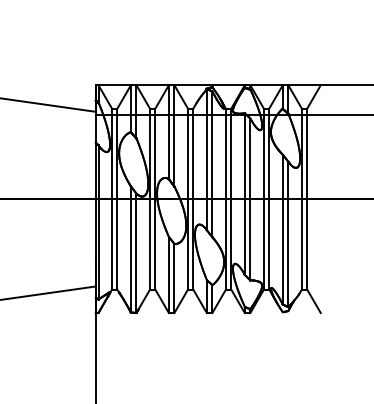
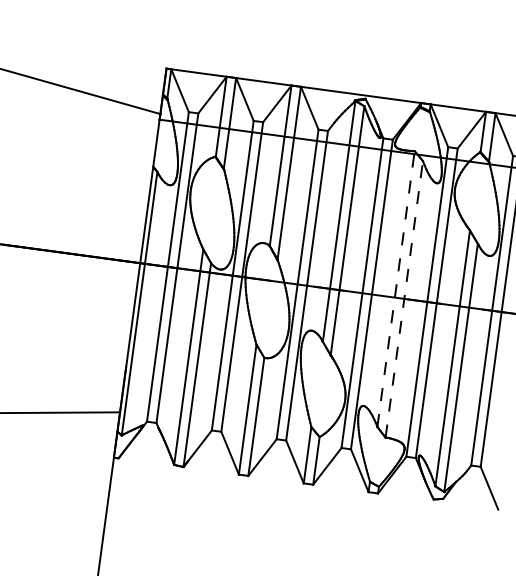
line: (244, 194) -> (395, 289), solid -> dashed
line: (250, 199) -> (404, 299), solid -> dashed

